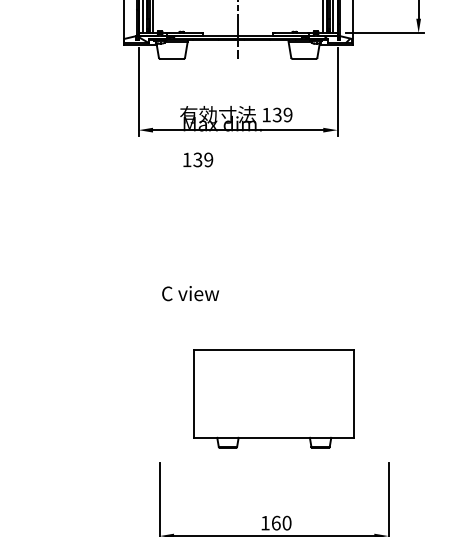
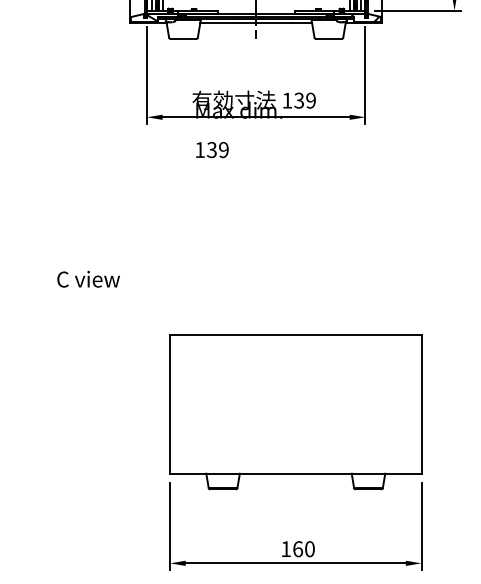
line: (238, 44) -> (256, 23), added
text: (190, 293) -> (88, 279), moved
part: (274, 398) -> (296, 412), size x1.43

